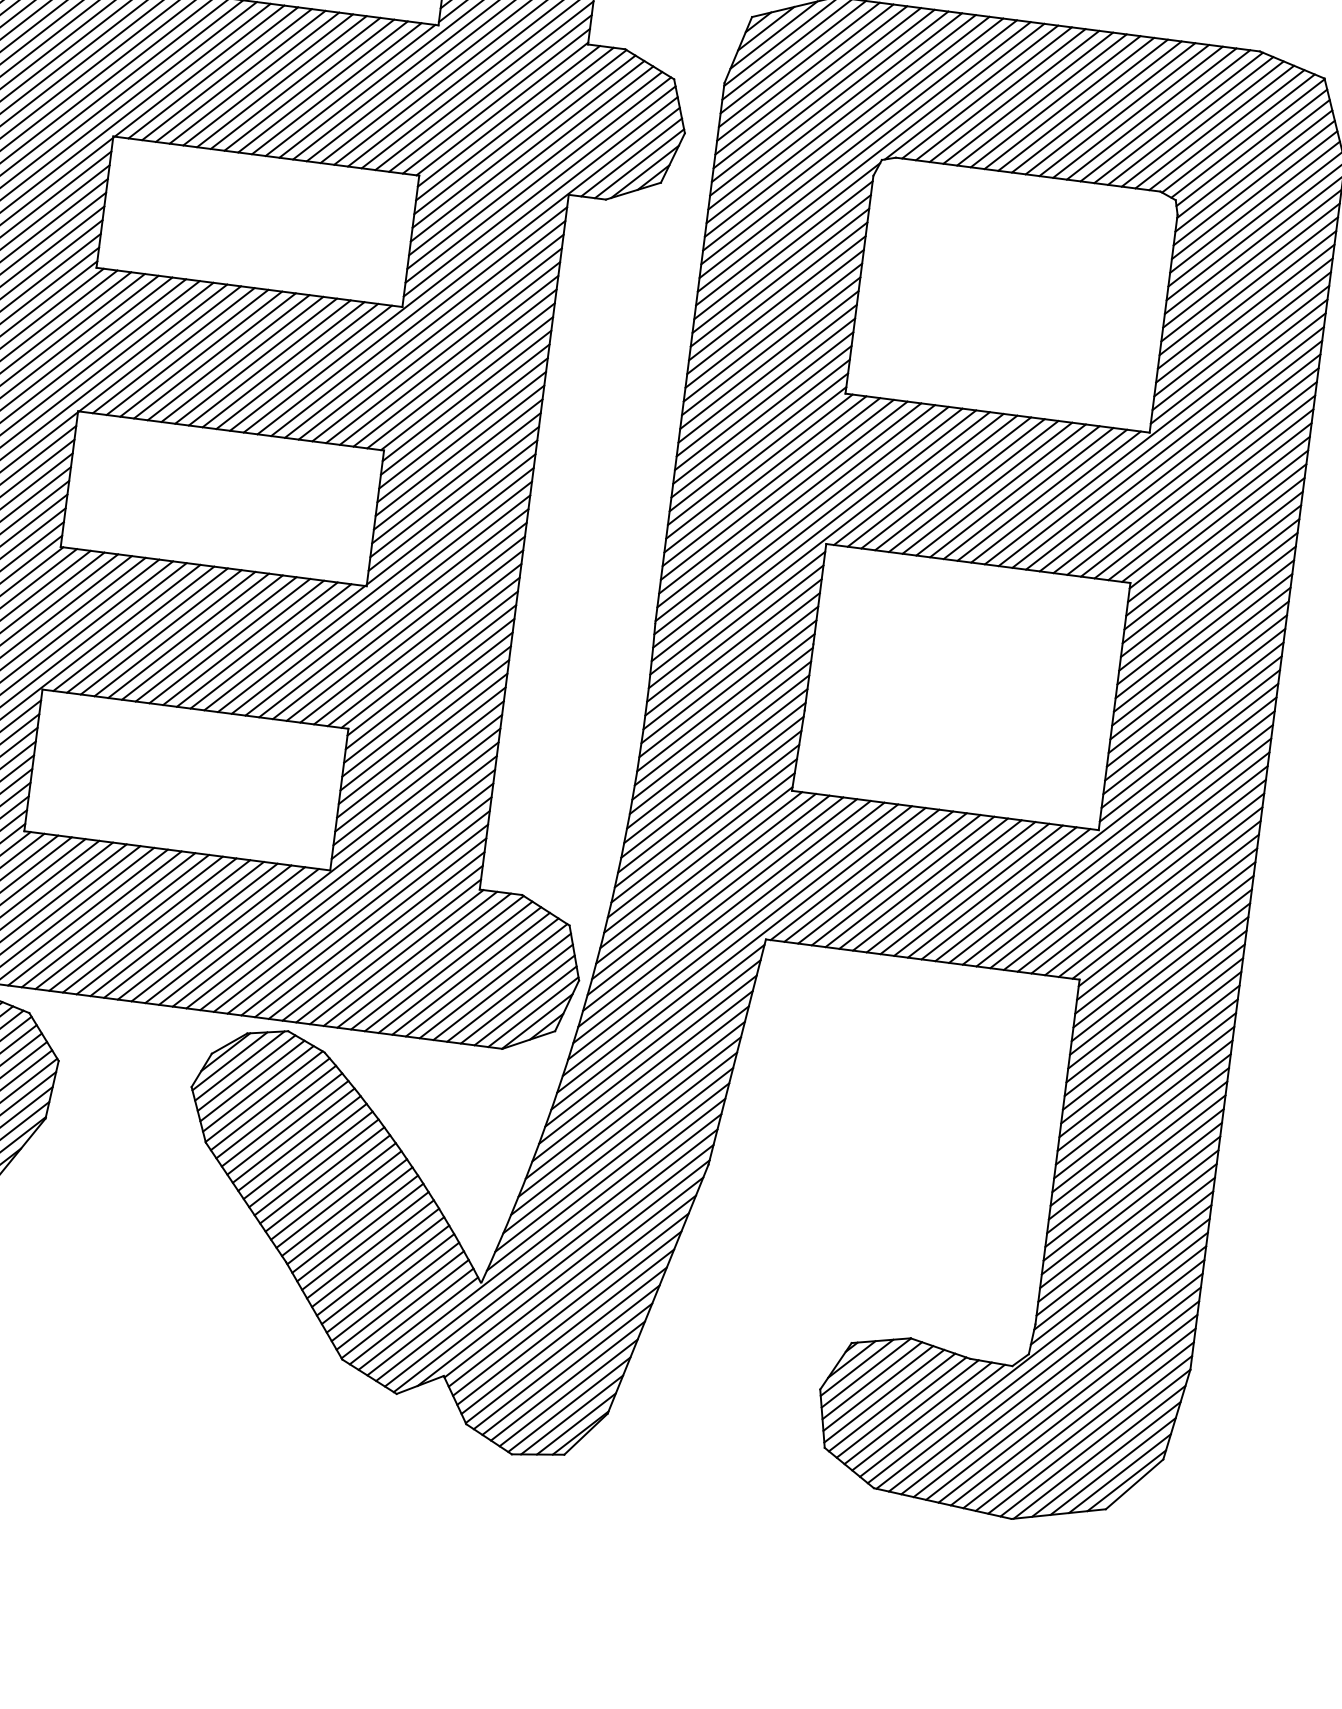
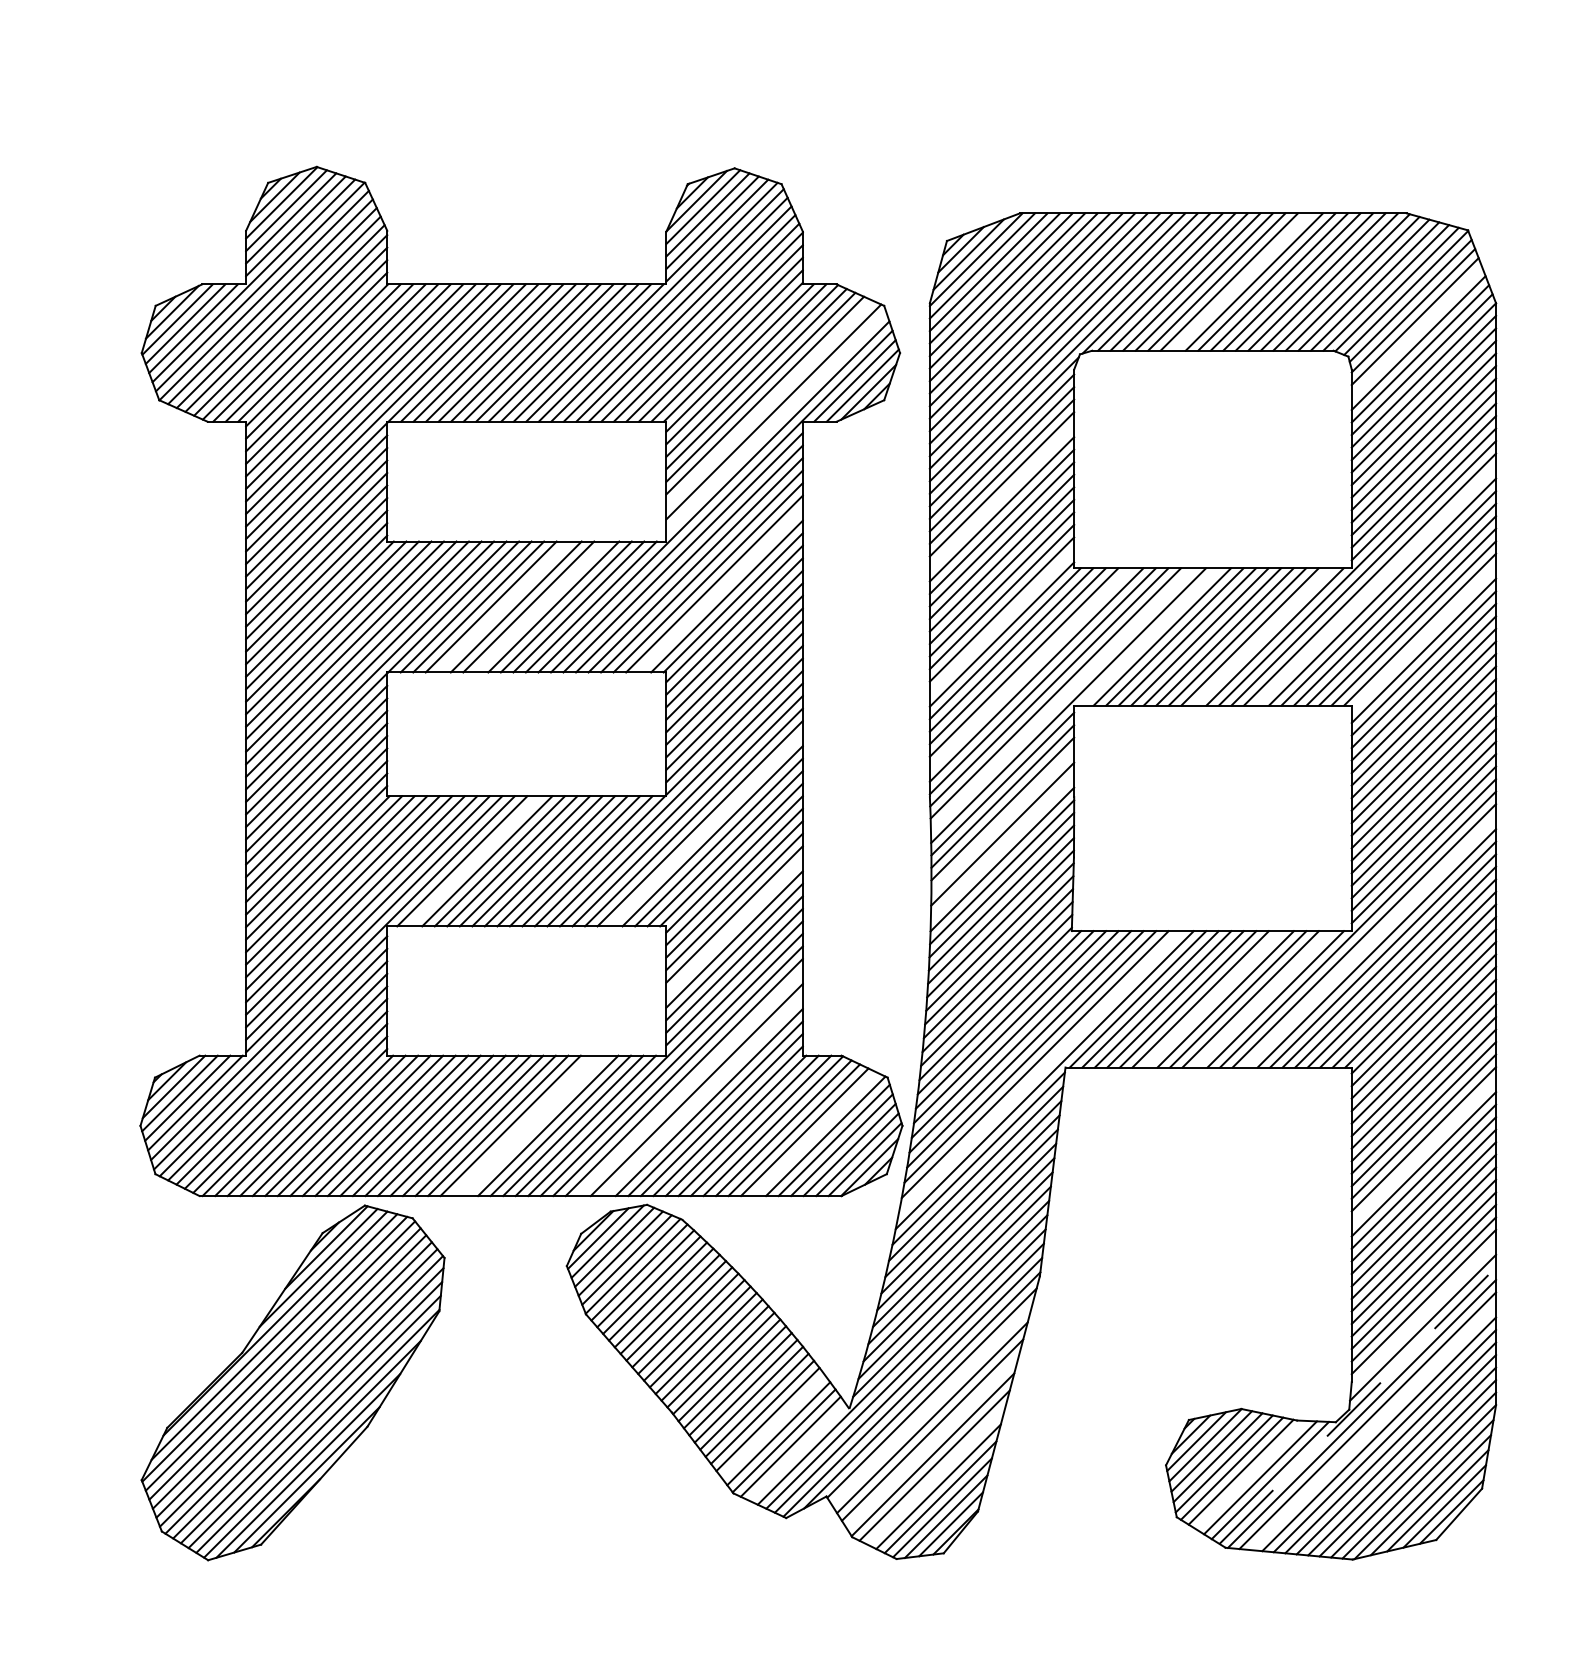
line: (1069, 102) -> (1241, 281), removed
line: (534, 170) -> (769, 403), removed
line: (1253, 183) -> (1416, 332), removed
line: (539, 190) -> (776, 421), removed
line: (775, 304) -> (1001, 496), removed
line: (214, 355) -> (503, 606), removed
line: (255, 360) -> (540, 606), removed
line: (454, 368) -> (720, 590), removed
line: (758, 441) -> (1001, 621), removed
line: (1174, 454) -> (1376, 585), removed
line: (918, 478) -> (1149, 636), removed
line: (1042, 494) -> (1262, 636), removed
line: (782, 497) -> (1029, 668), removed
line: (1218, 519) -> (1423, 638), removed
line: (813, 535) -> (1061, 699), removed
line: (405, 628) -> (706, 829), removed
line: (147, 630) -> (474, 861), removed
line: (731, 661) -> (1002, 821), removed
line: (727, 688) -> (1002, 846), removed
line: (422, 738) -> (734, 926), removed
line: (1117, 844) -> (1370, 941), removed
line: (936, 885) -> (1212, 999), removed
line: (992, 892) -> (1263, 999), removed
line: (352, 904) -> (690, 1083), removed
line: (364, 920) -> (702, 1096), removed
line: (163, 926) -> (523, 1125), removed
line: (176, 928) -> (535, 1125), removed
line: (736, 941) -> (1039, 1072), removed
line: (482, 977) -> (815, 1134), removed
line: (1146, 1081) -> (1423, 1151), removed
line: (1123, 1260) -> (1423, 1314), removed
line: (394, 1291) -> (772, 1426), removed
line: (572, 1291) -> (932, 1405), removed
line: (418, 1323) -> (797, 1452), removed
line: (567, 1331) -> (932, 1442), removed
line: (1038, 1350) -> (1357, 1405), solid -> dashed
line: (567, 1368) -> (936, 1475), removed
line: (1052, 1377) -> (1373, 1427), removed
line: (911, 1411) -> (1250, 1474), removed

